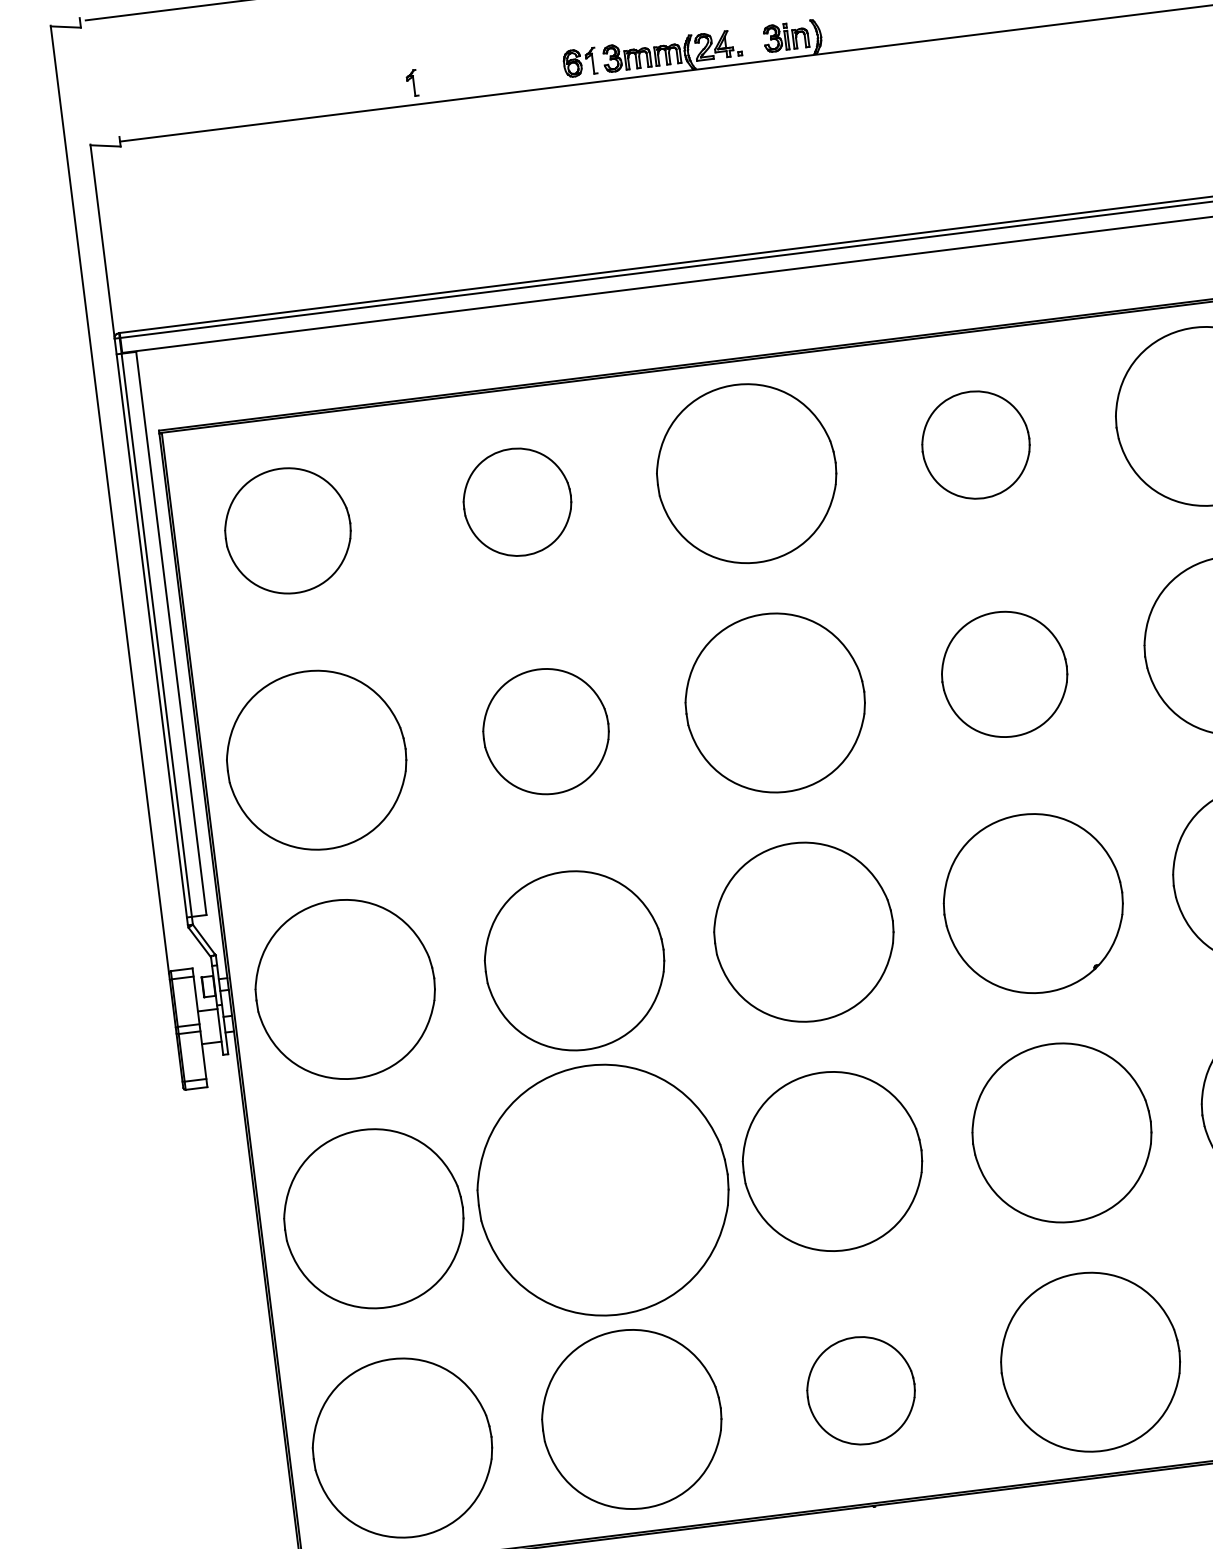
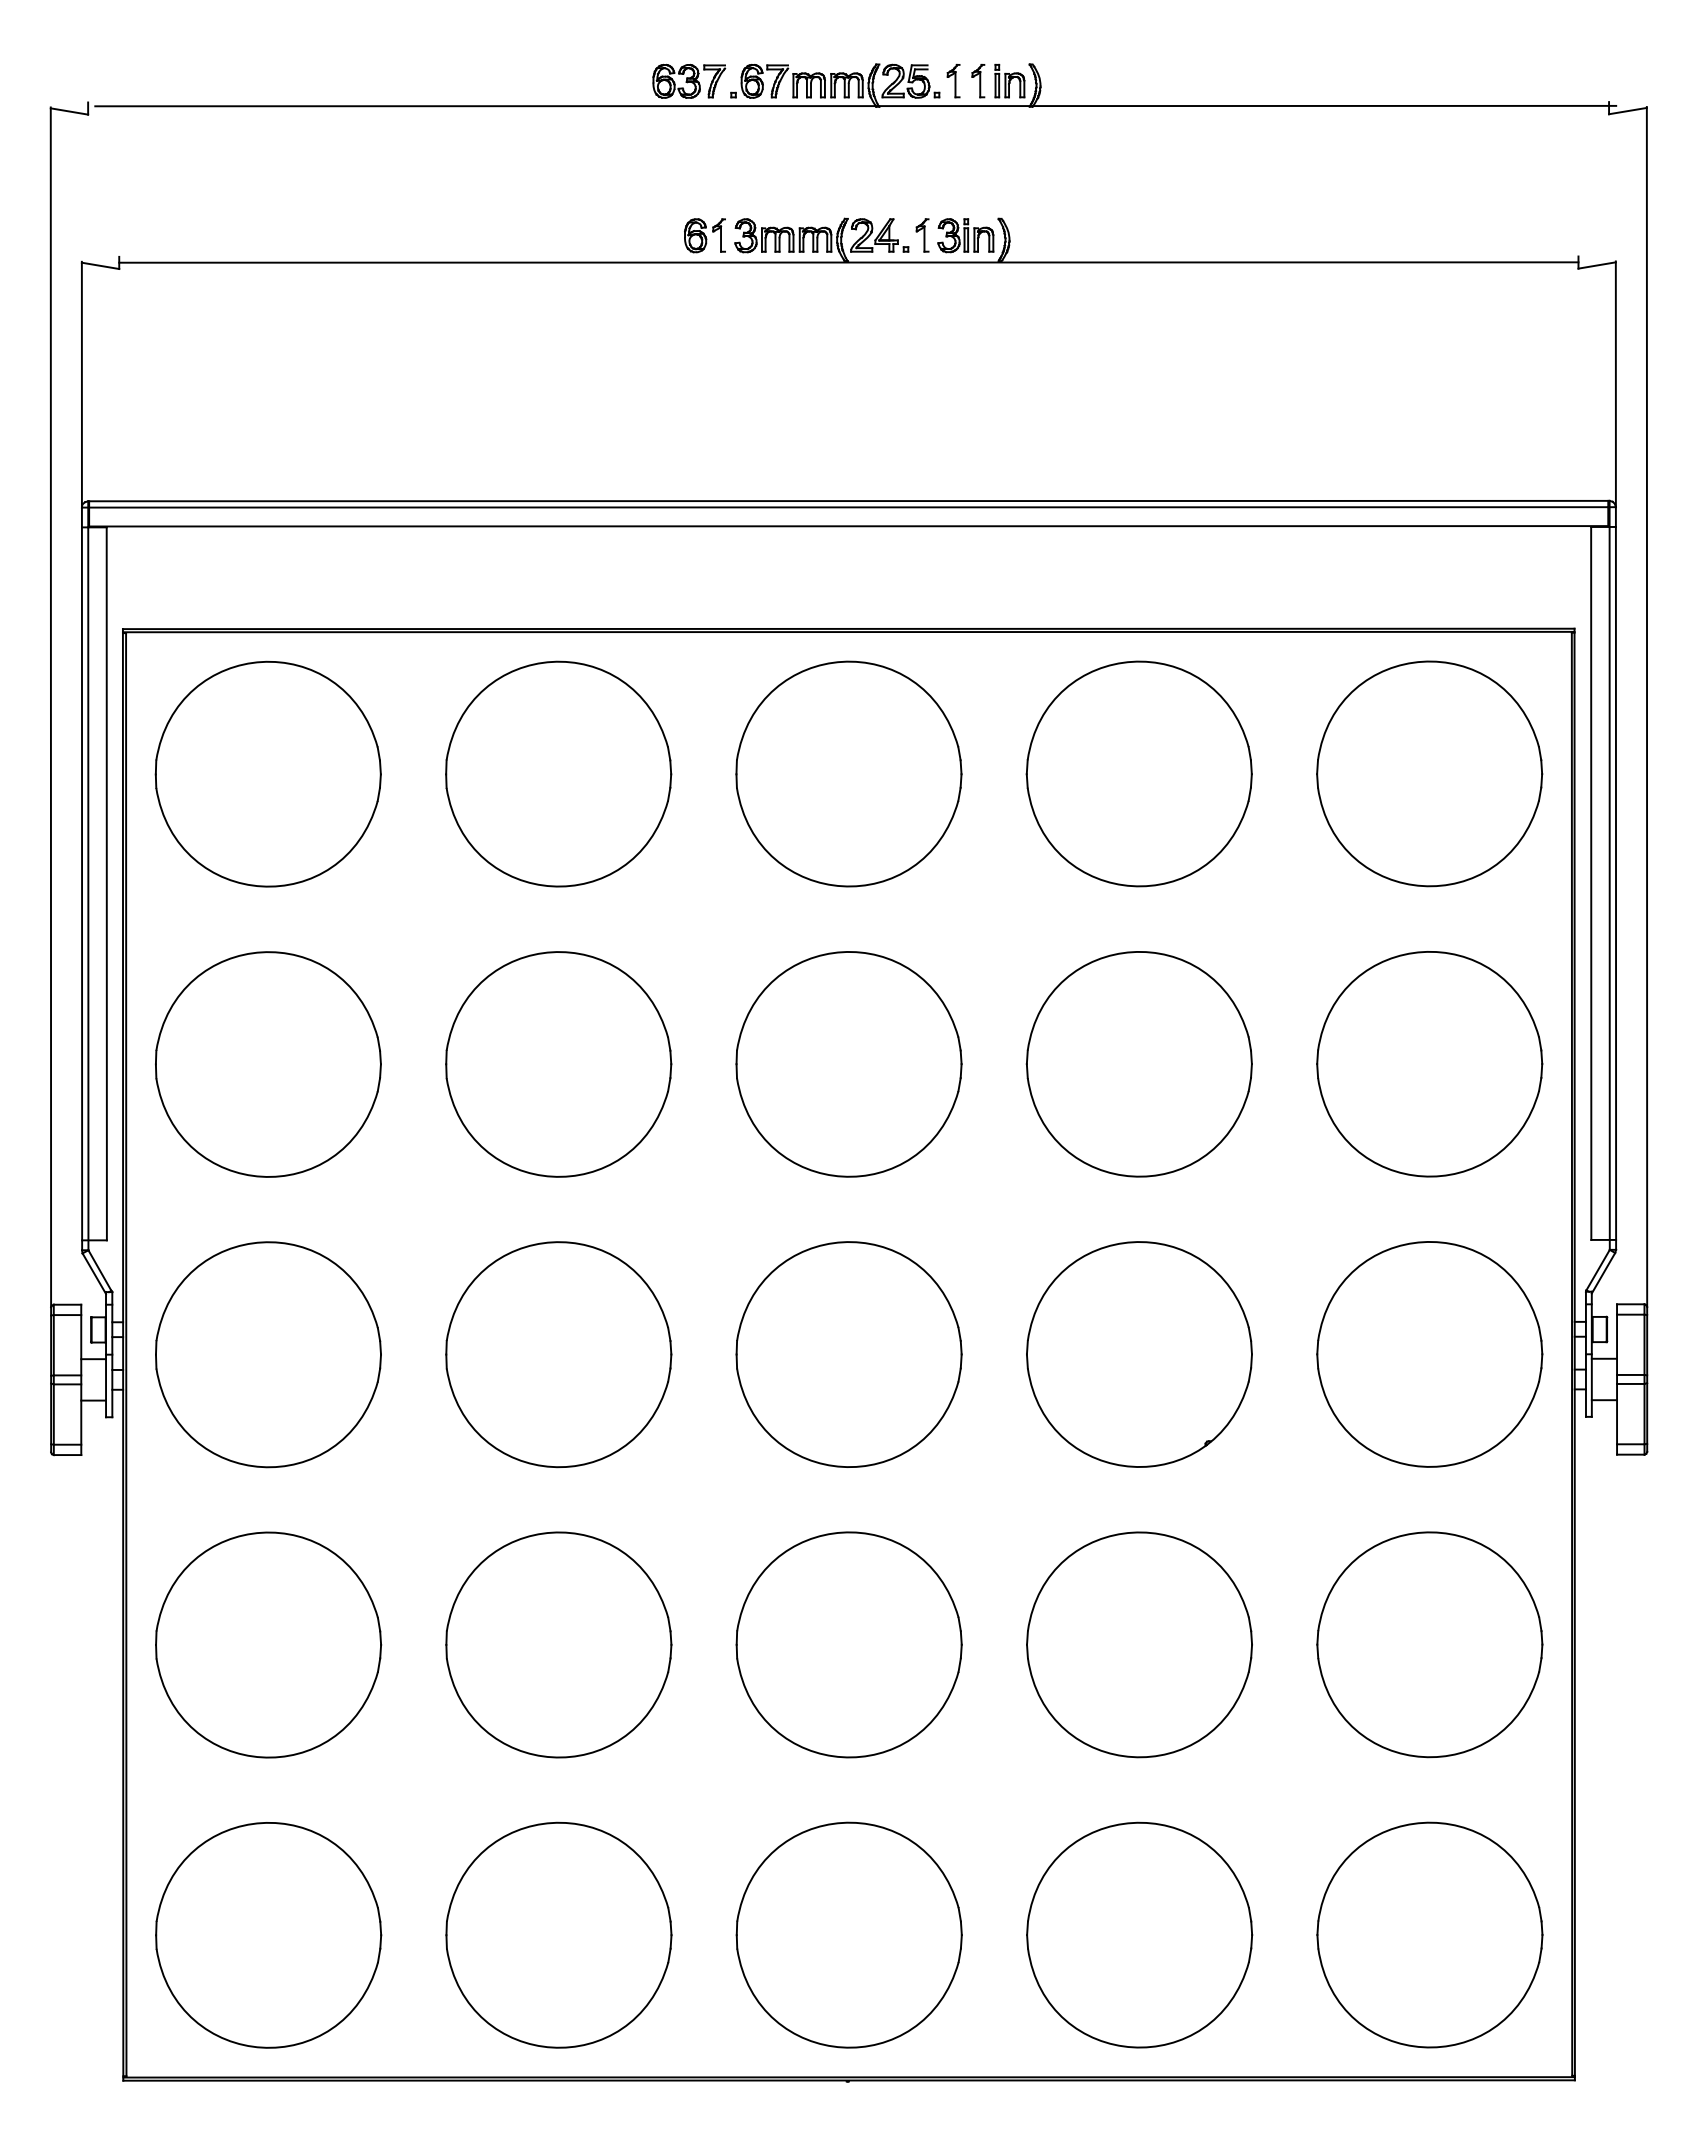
part: (412, 83) -> (922, 235), moved
part: (975, 444) -> (1138, 773), size x1.67
part: (517, 501) -> (558, 773), size x1.67
part: (287, 530) -> (267, 773), size x1.43
part: (1004, 674) -> (1138, 1064), size x1.43
part: (545, 731) -> (558, 1064), size x1.43
part: (602, 1189) -> (558, 1644), size x0.71
part: (860, 1390) -> (848, 1934), size x1.67

